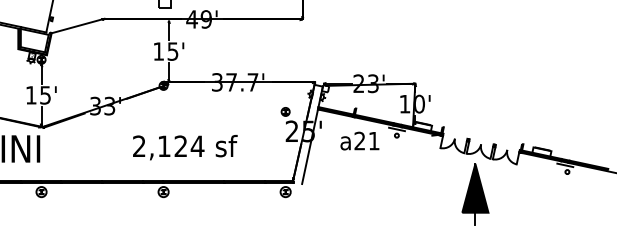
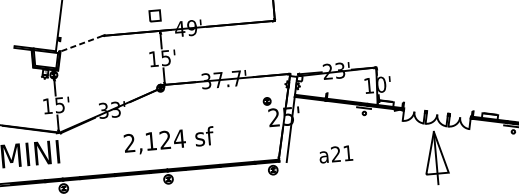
line: (76, 26) -> (81, 43), solid -> dashed
text: (359, 140) -> (335, 153), moved
text: (185, 147) -> (169, 140), moved
fill: (475, 187) -> (435, 152), removed

